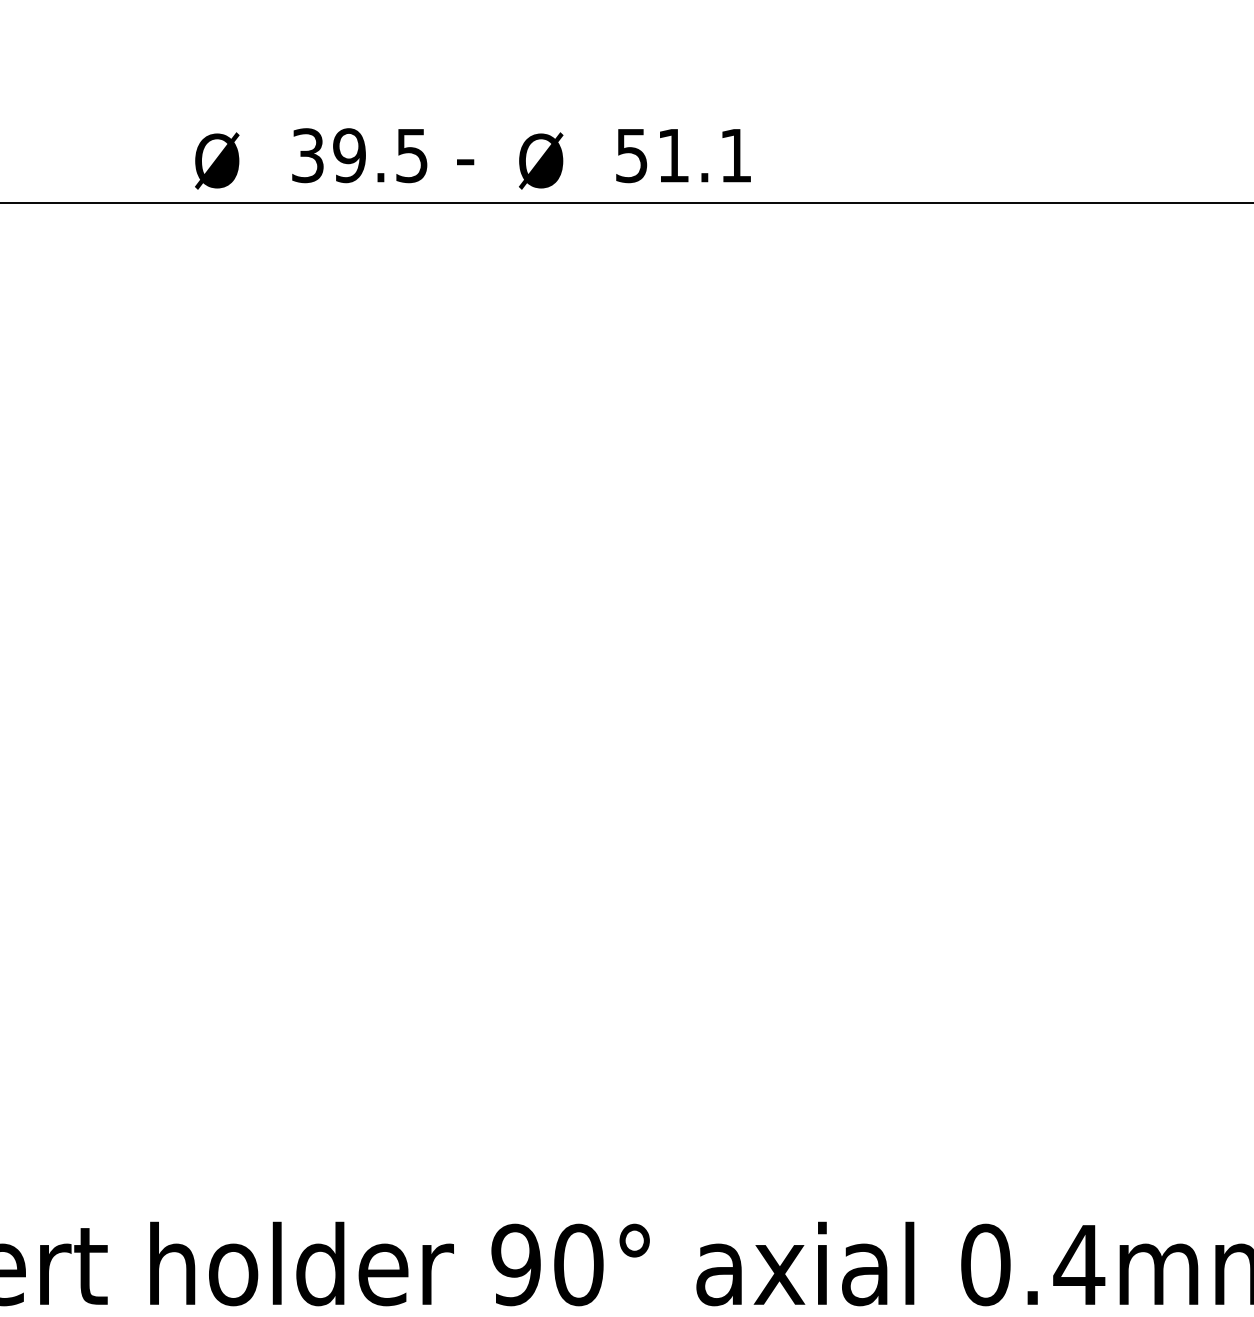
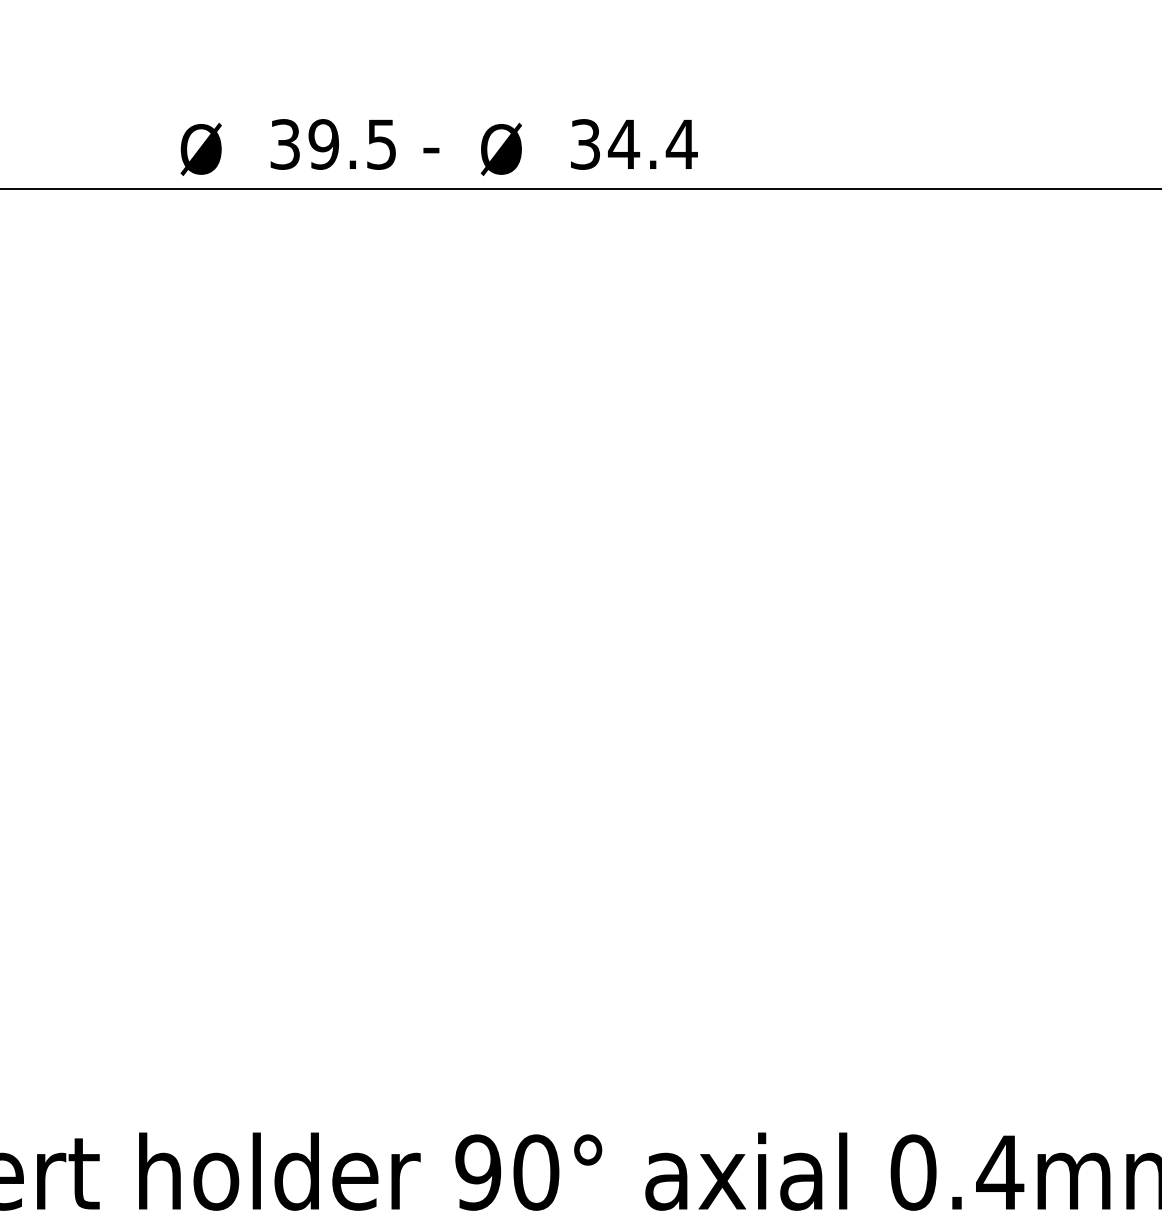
text: (684, 155) -> (634, 144), 51.1 -> 34.4

